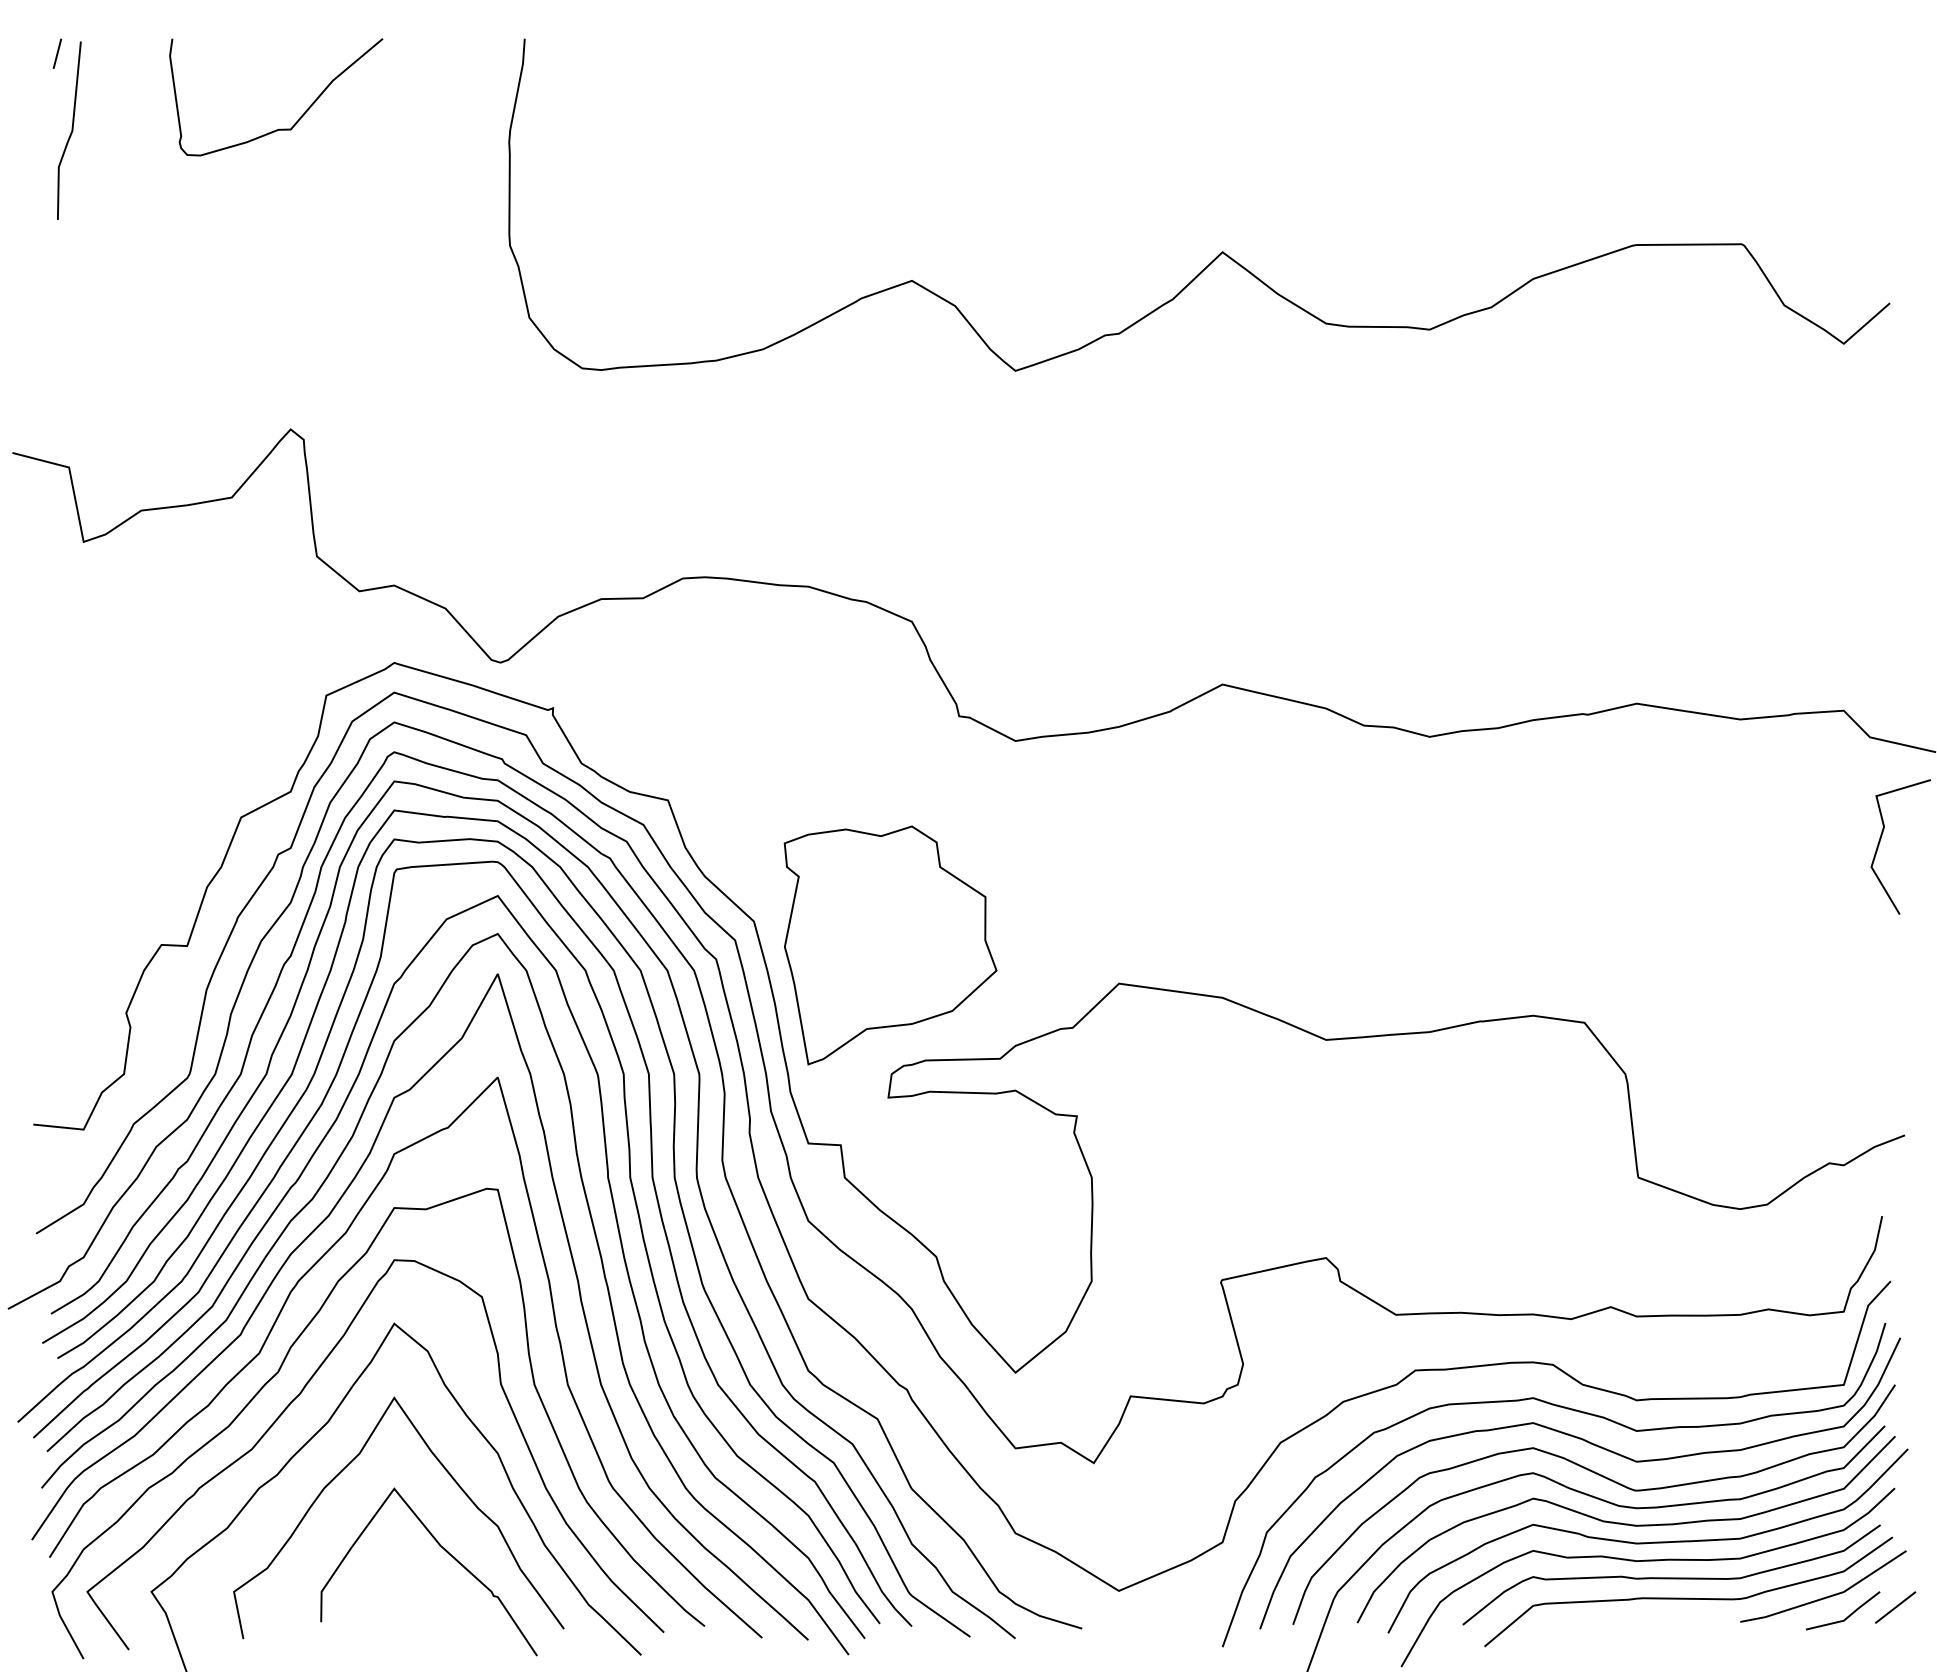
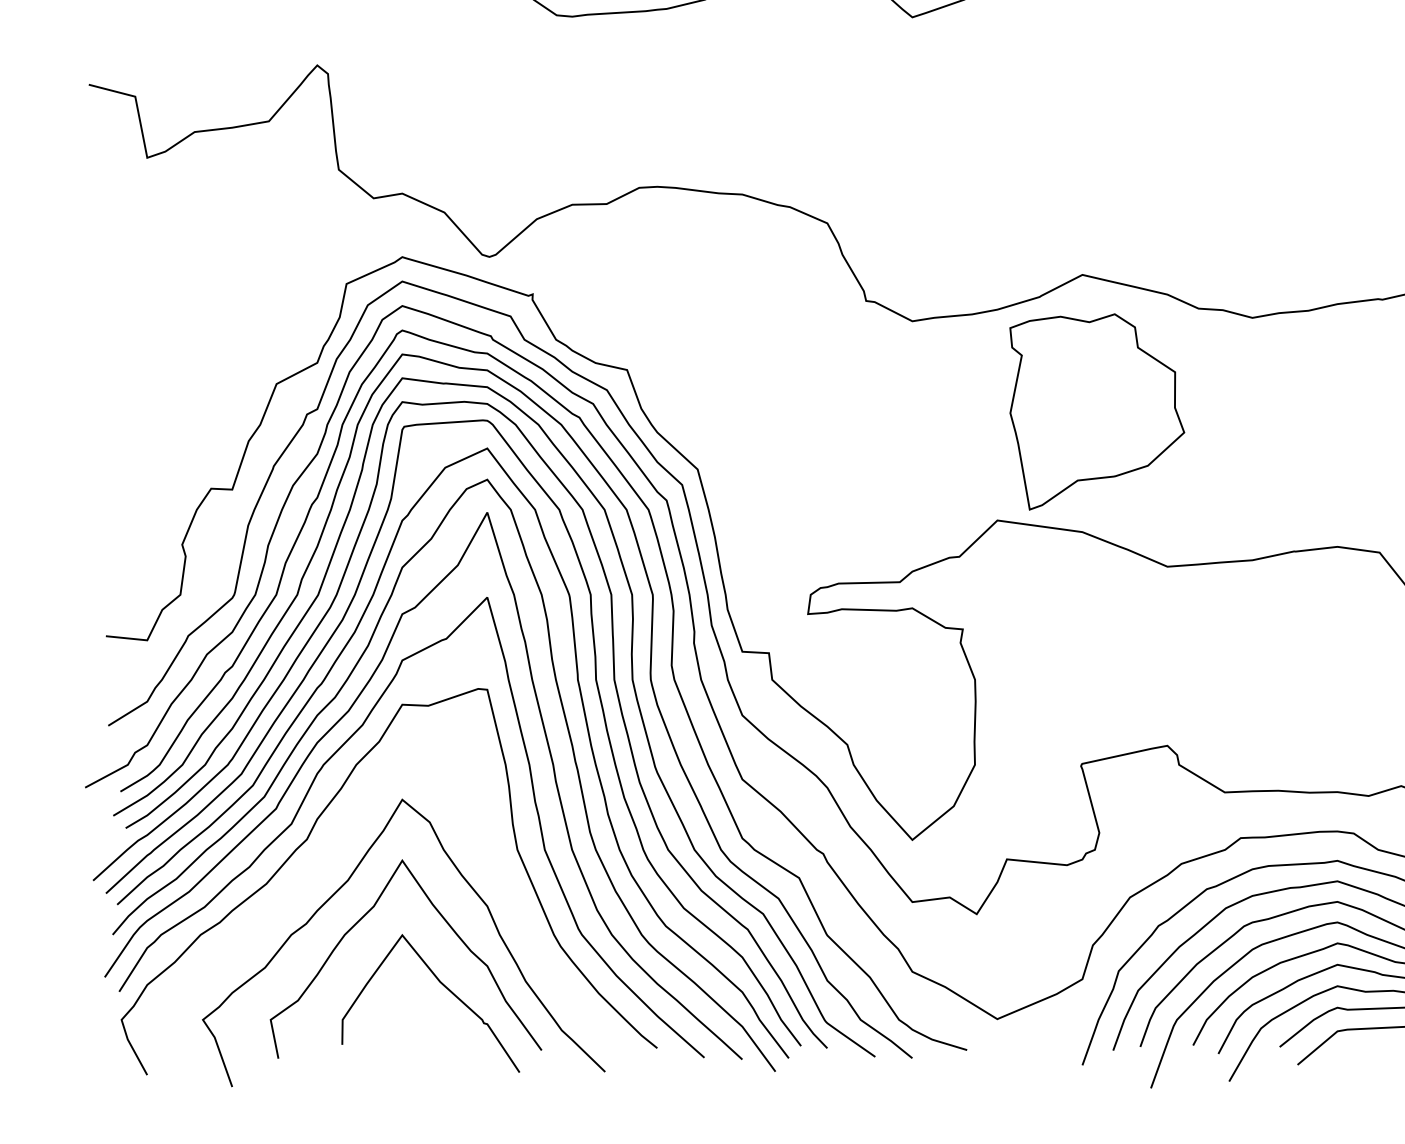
part: (890, 945) -> (1097, 411), moved
curve: (302, 1392) -> (326, 856), removed

